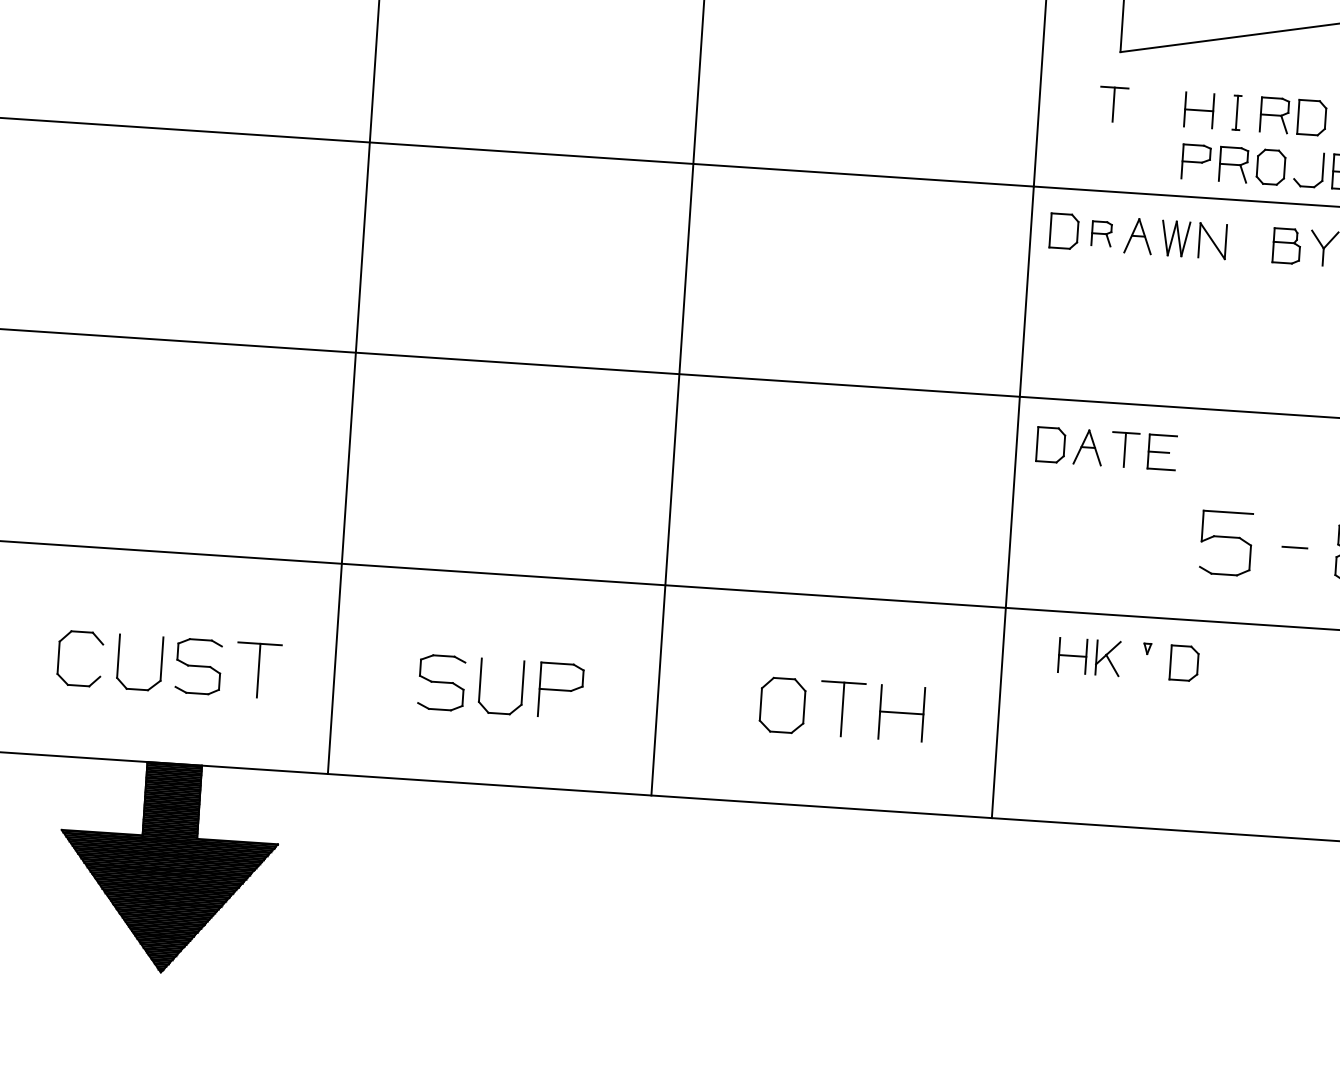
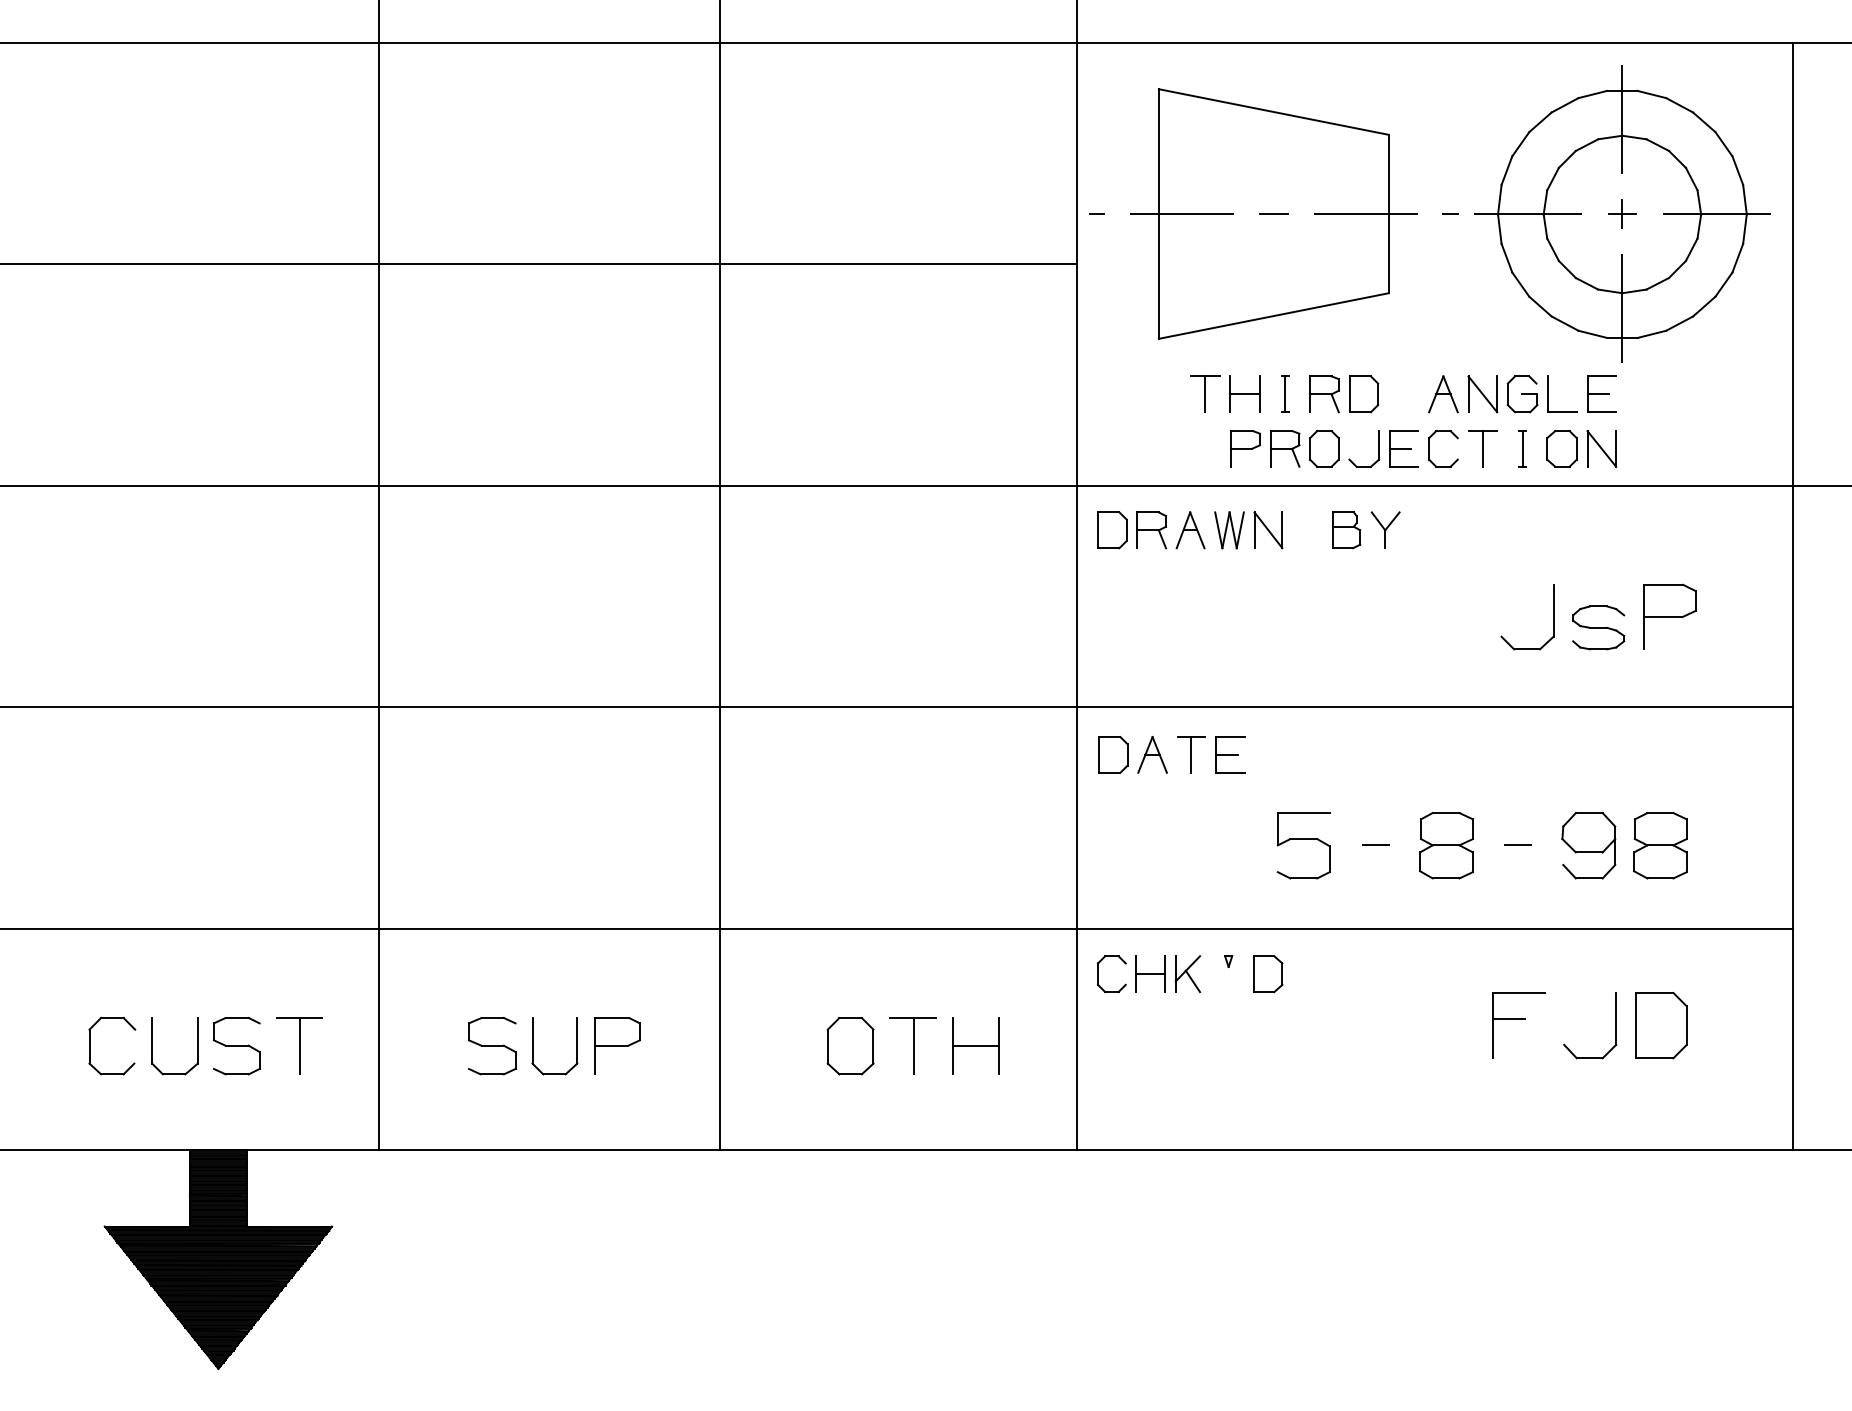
part: (1113, 103) -> (1205, 393), moved
part: (1101, 233) -> (1151, 530), size x1.43
part: (1022, 652) -> (1098, 974), added

